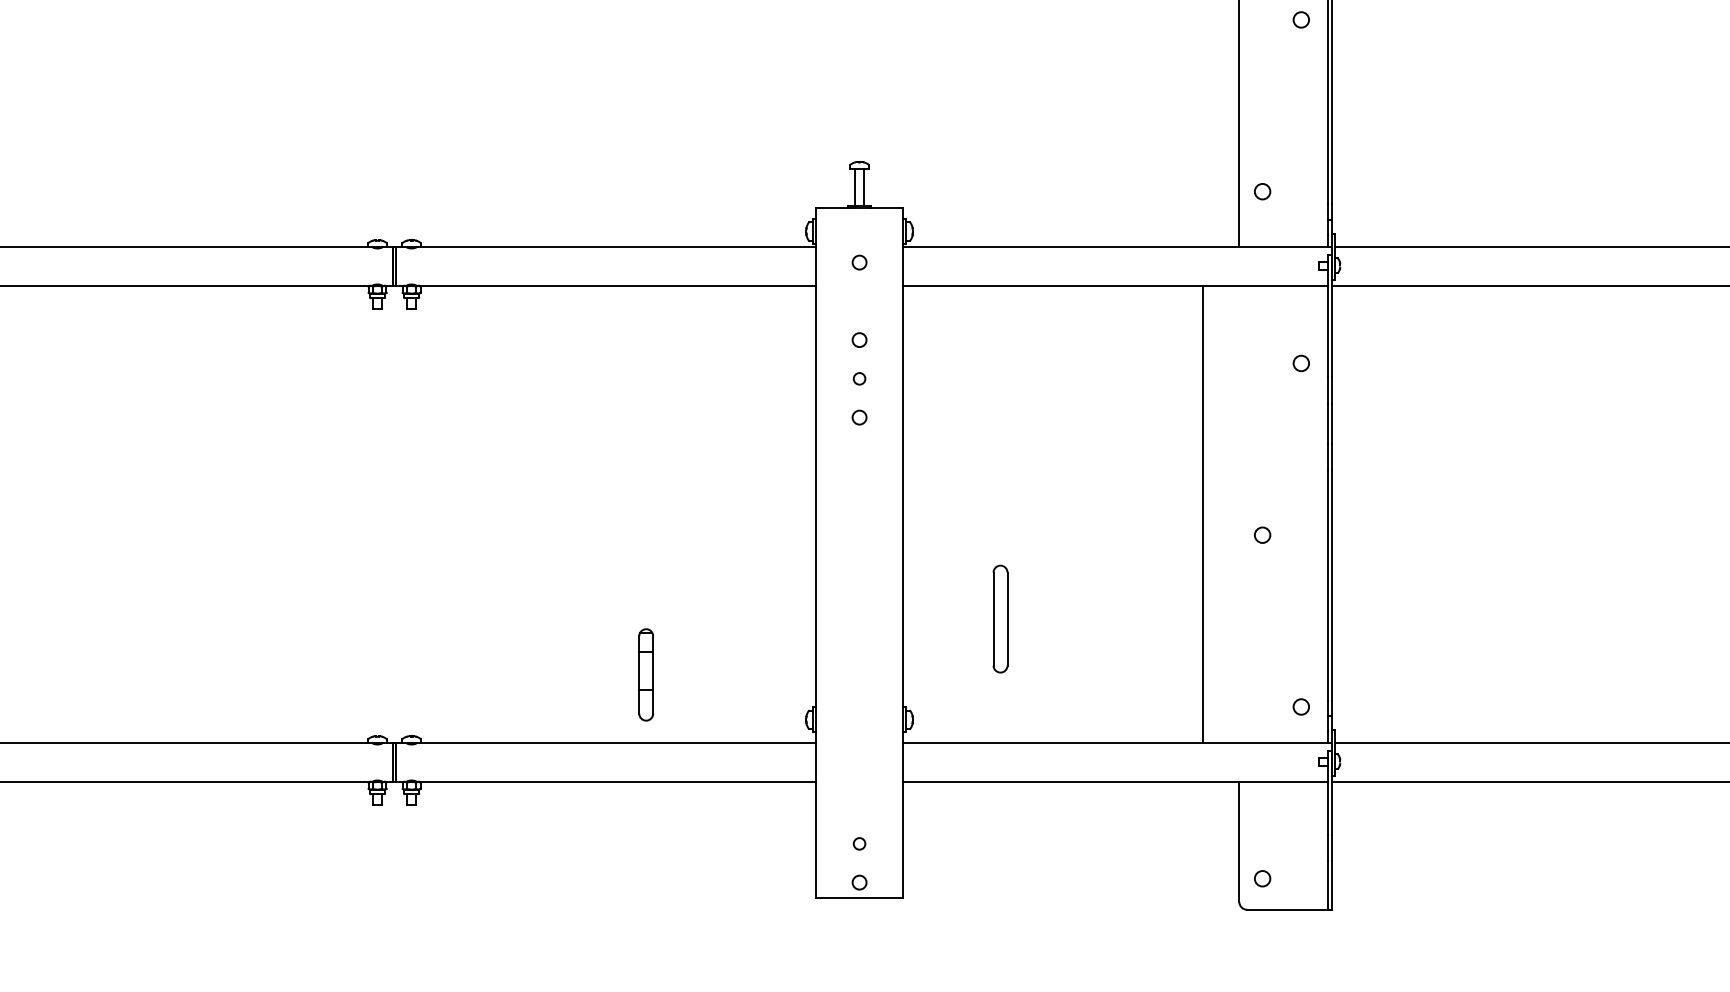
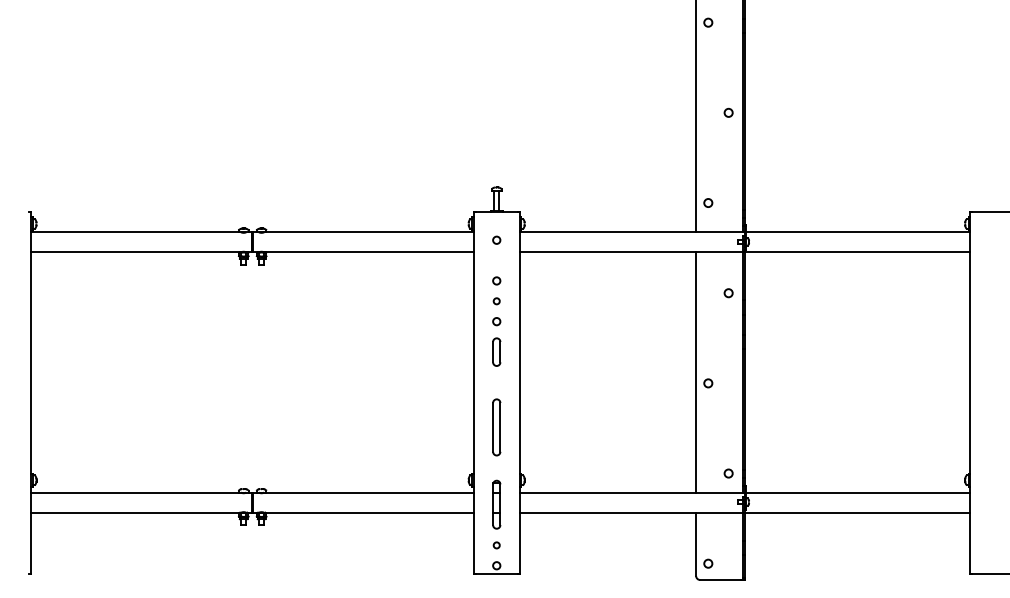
part: (859, 474) -> (496, 351), added
line: (1203, 514) -> (696, 372), moved
part: (1000, 619) -> (496, 427), moved
part: (645, 674) -> (496, 504), moved

